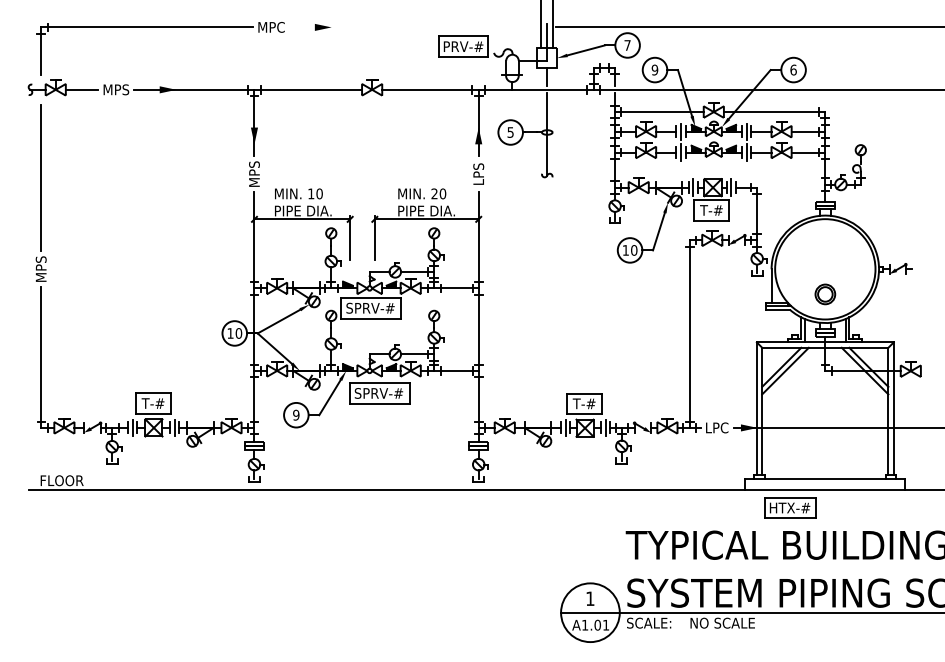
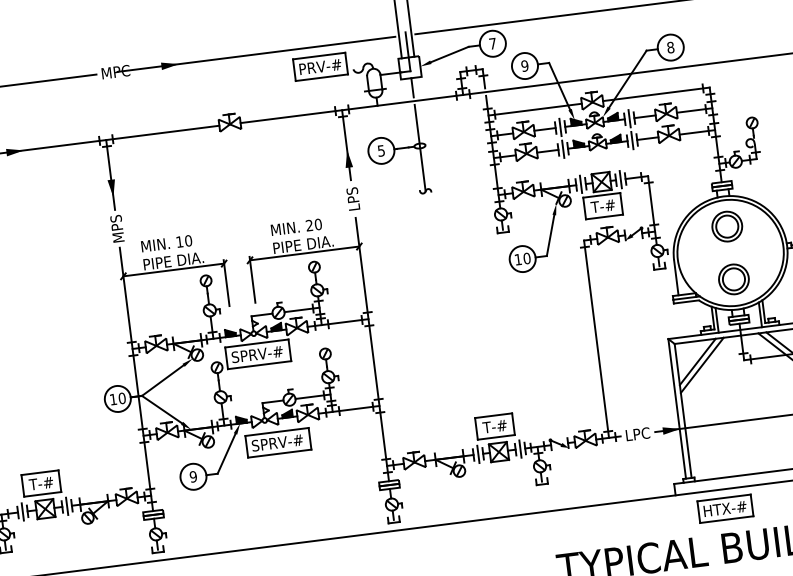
line: (405, 27) -> (256, 54), added
text: (793, 69) -> (670, 47), 6 -> 8
part: (825, 244) -> (727, 226), added
part: (825, 294) -> (734, 279), size x1.43

